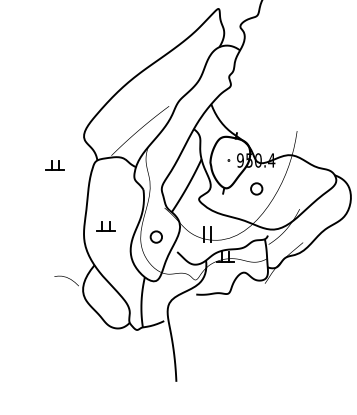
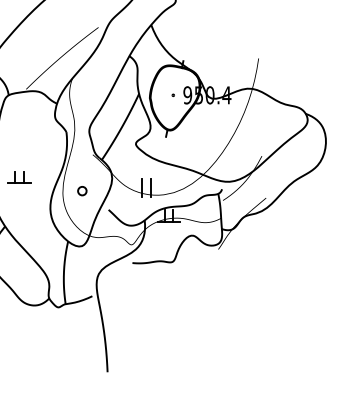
part: (256, 188) -> (207, 130), removed
part: (155, 236) -> (81, 190), size x0.6

